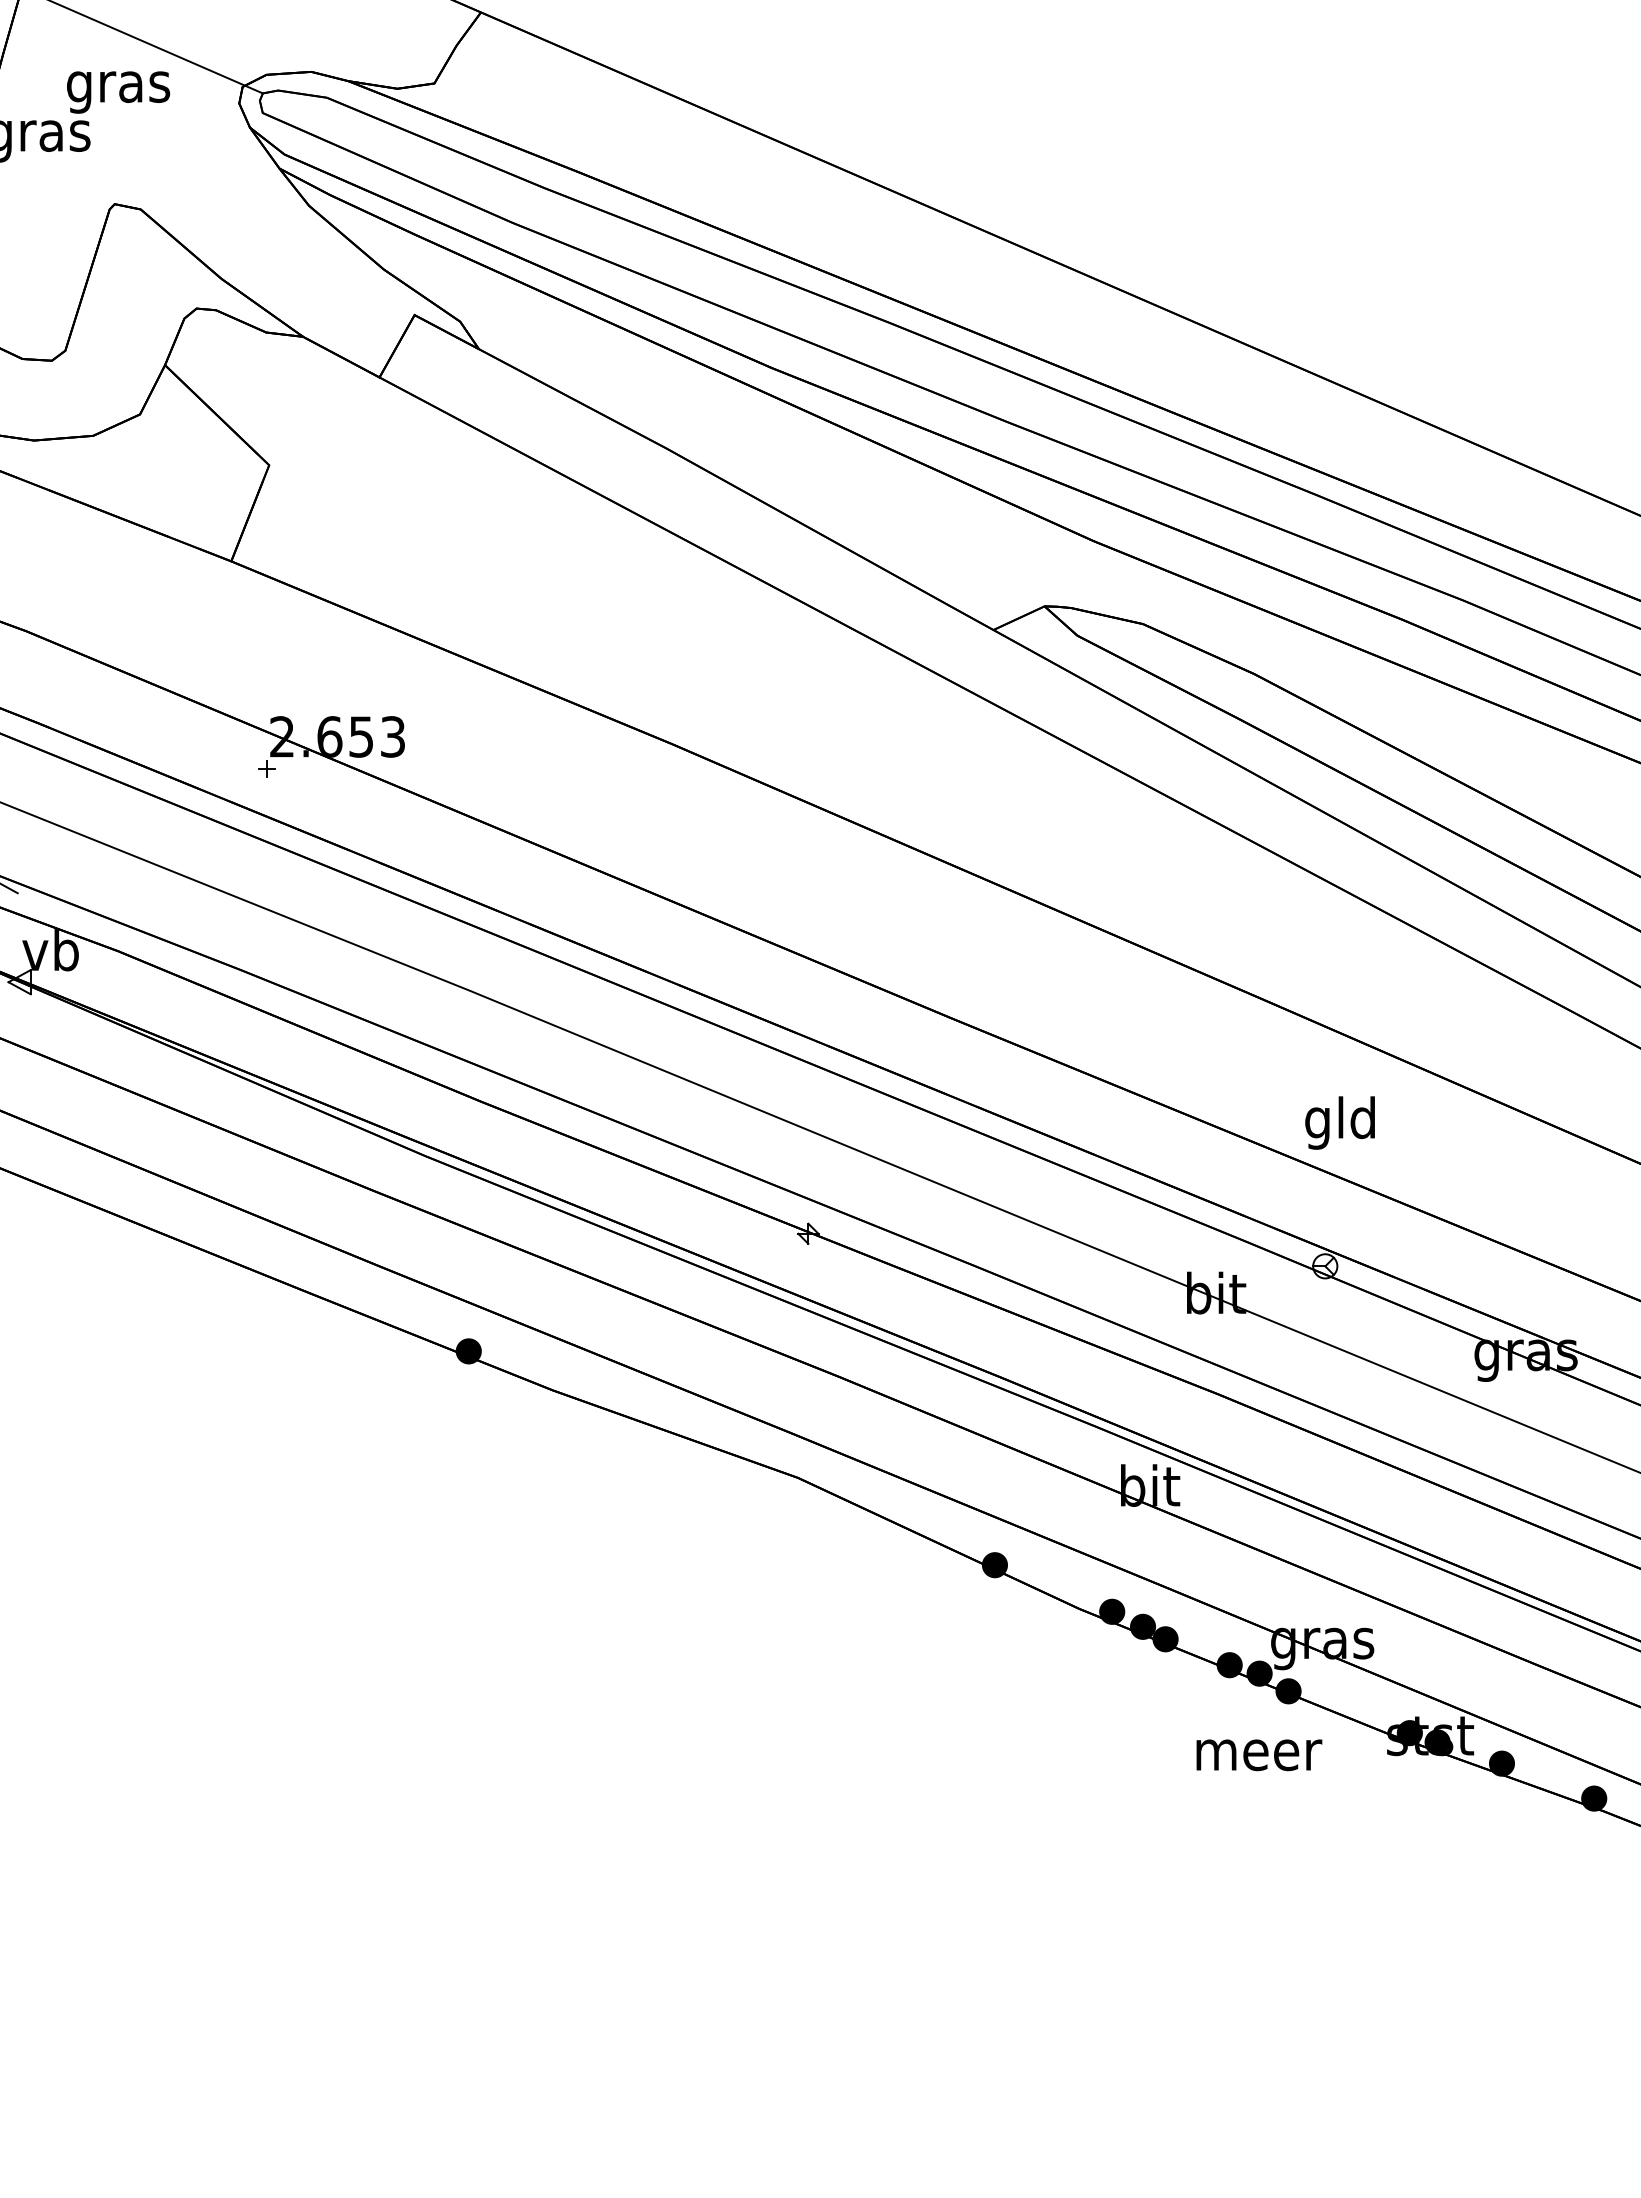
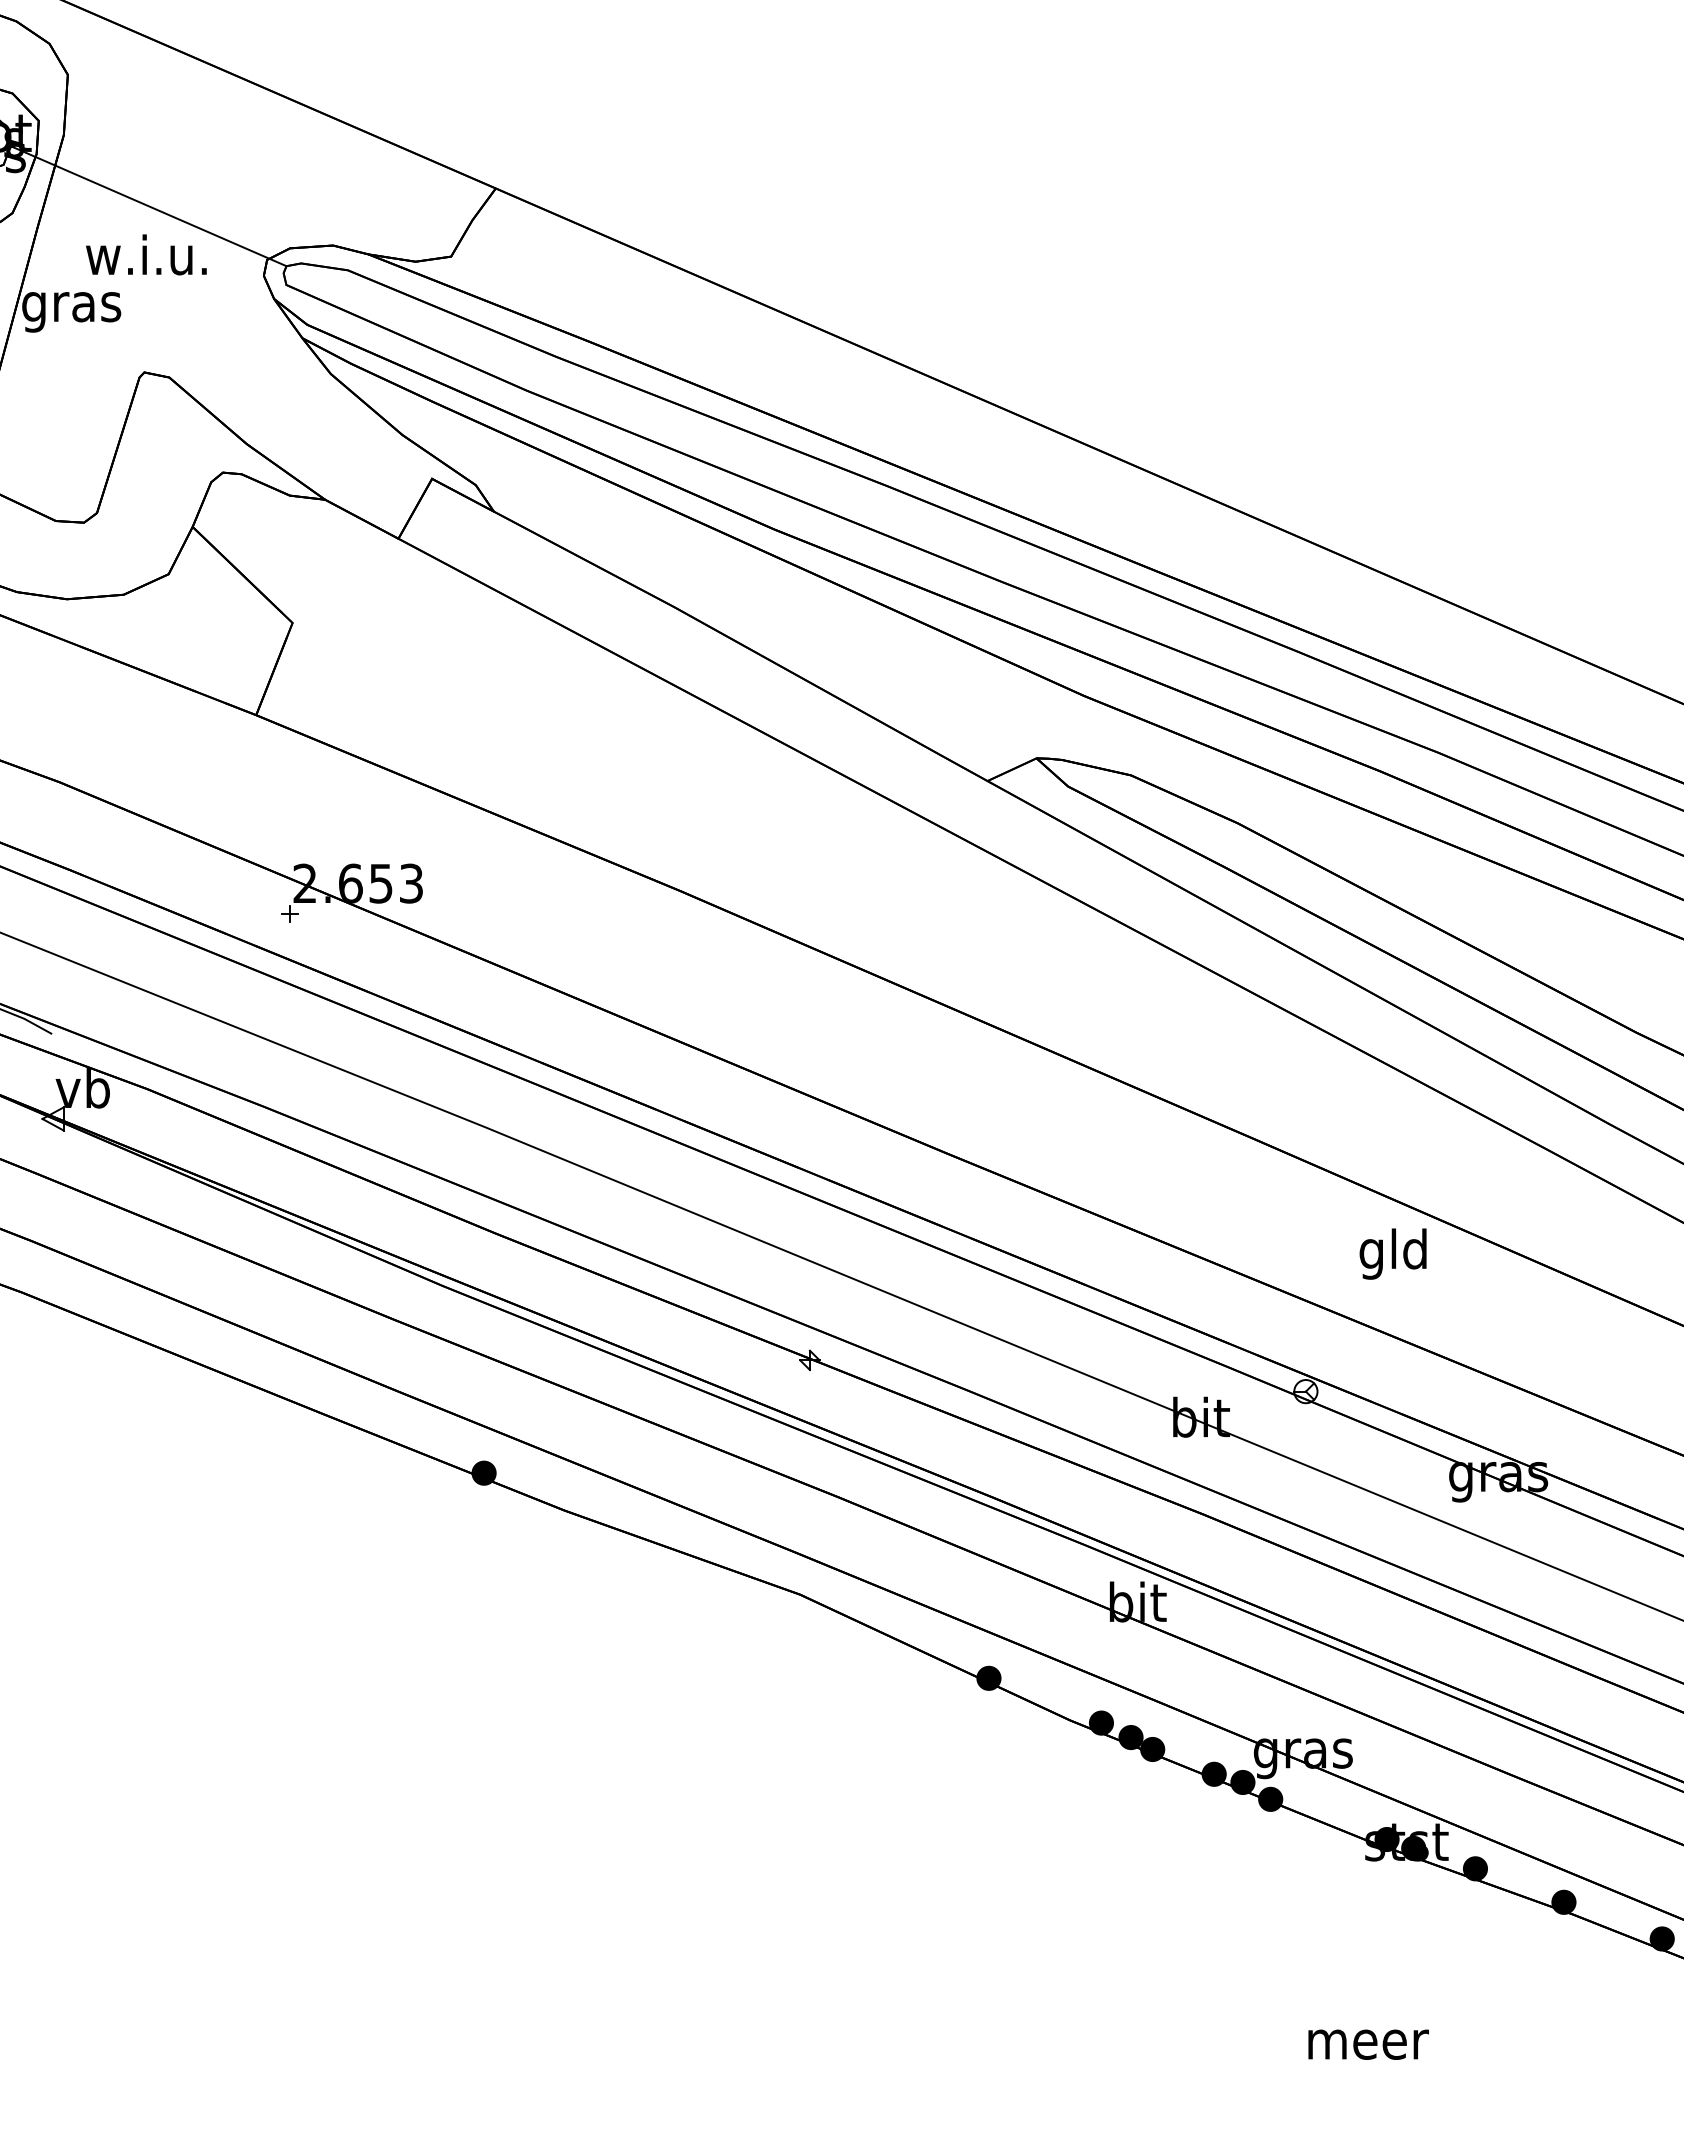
text: (116, 86) -> (146, 259), gras -> w.i.u.
text: (1339, 1122) -> (1392, 1253), moved
text: (1259, 1755) -> (1368, 2044), moved

